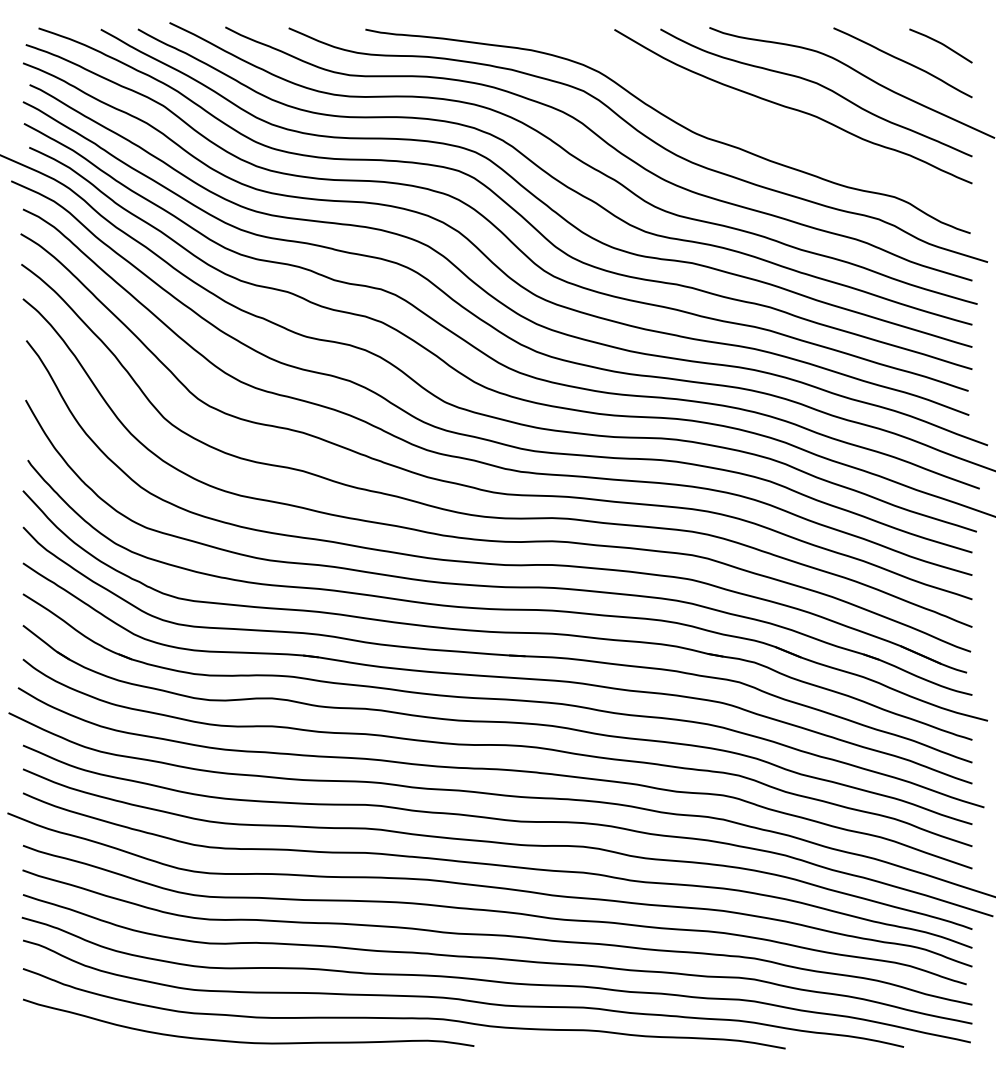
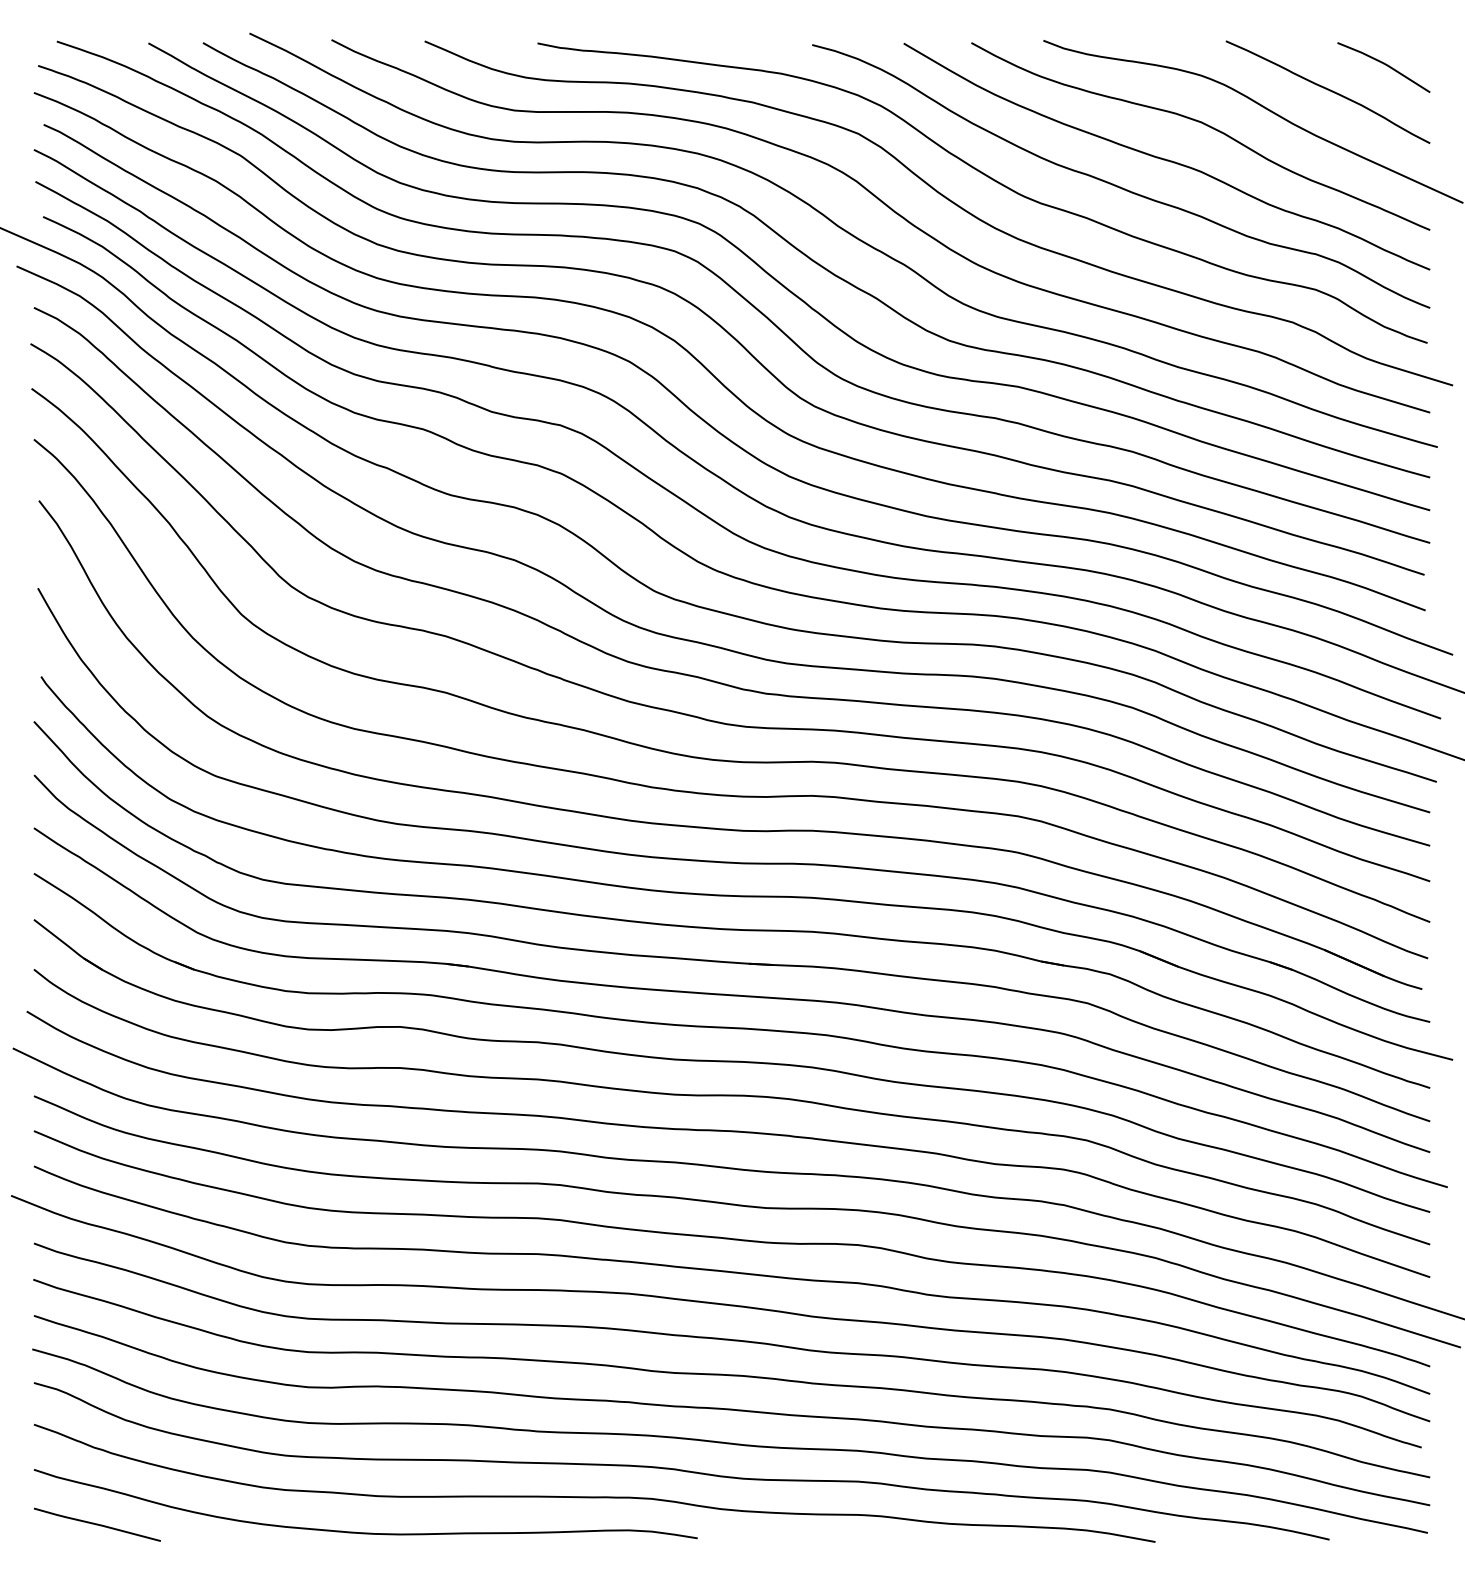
curve: (759, 125) -> (1117, 184), added
line: (65, 1036) -> (96, 1524), added

